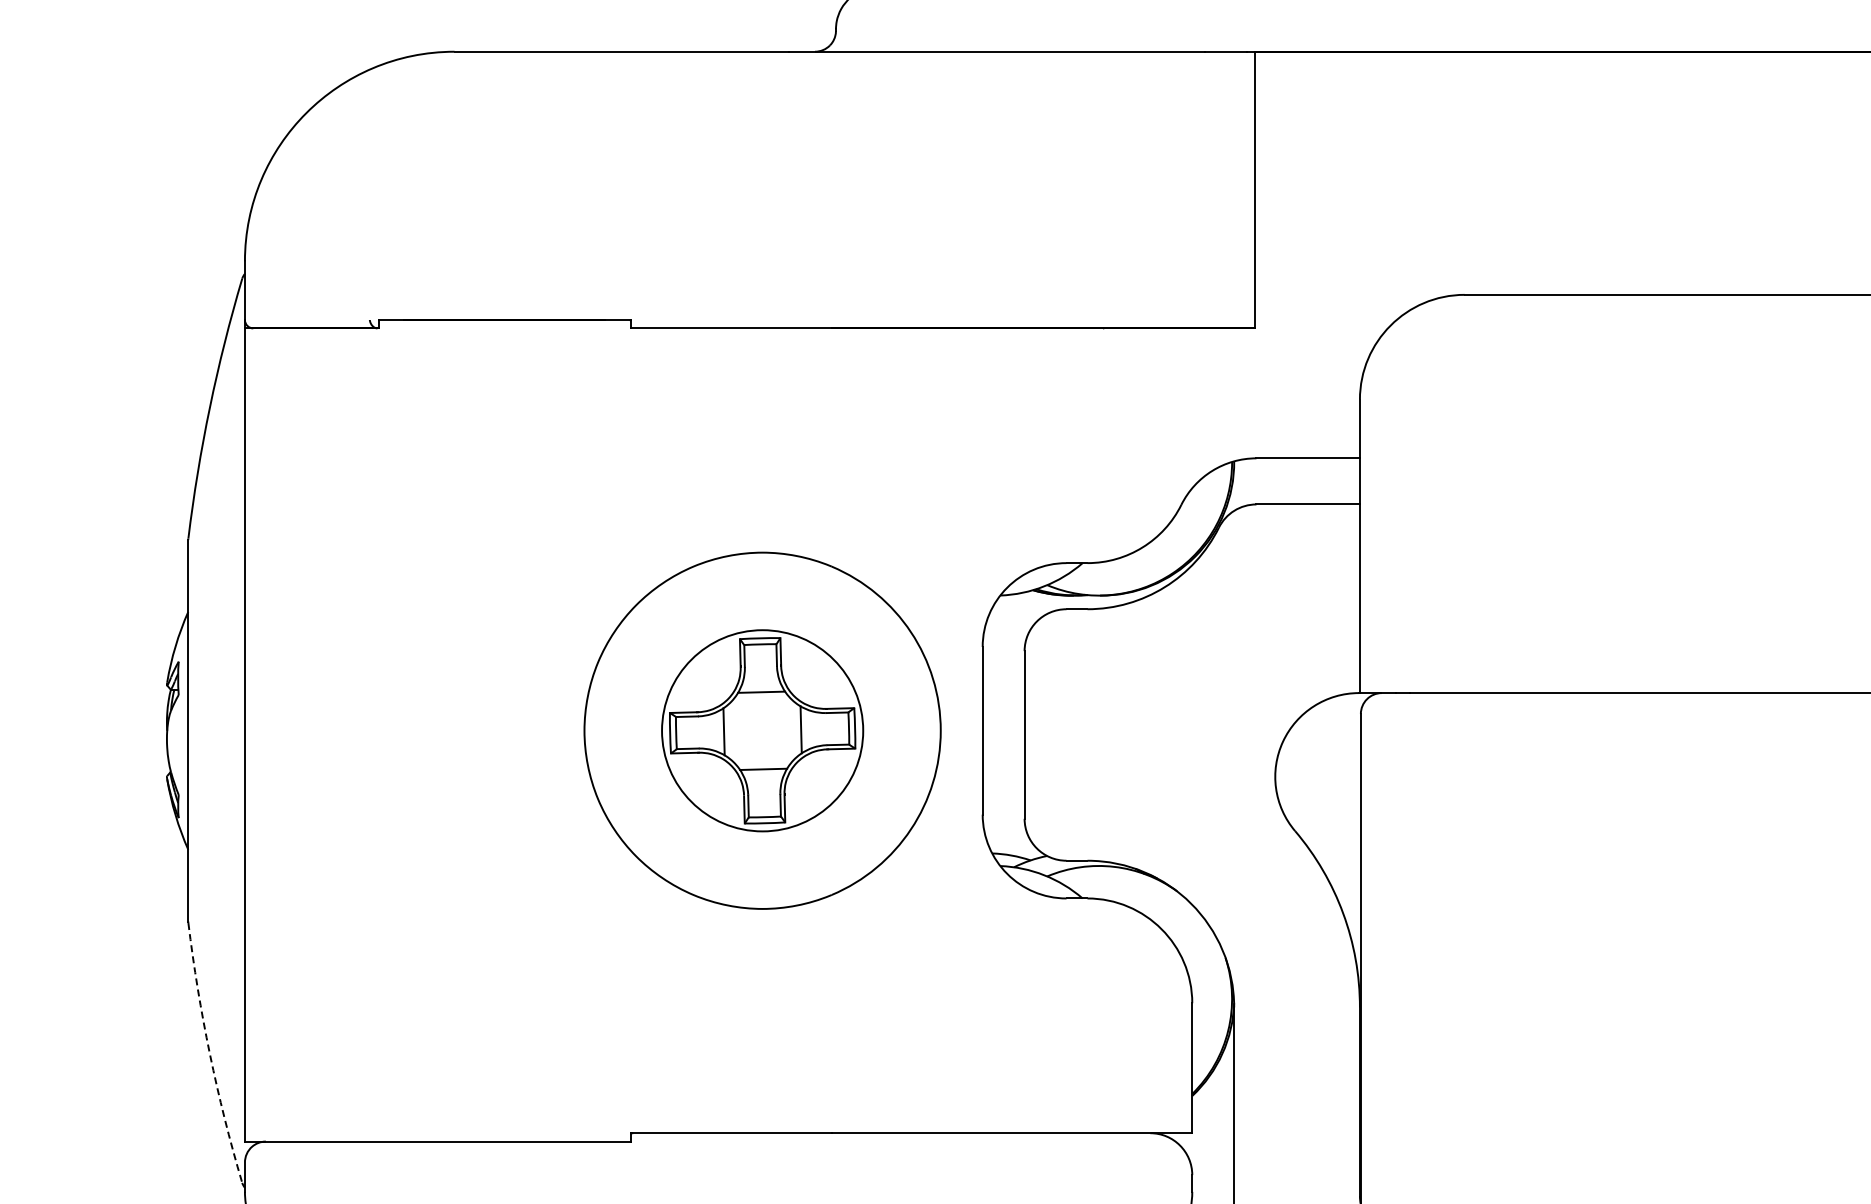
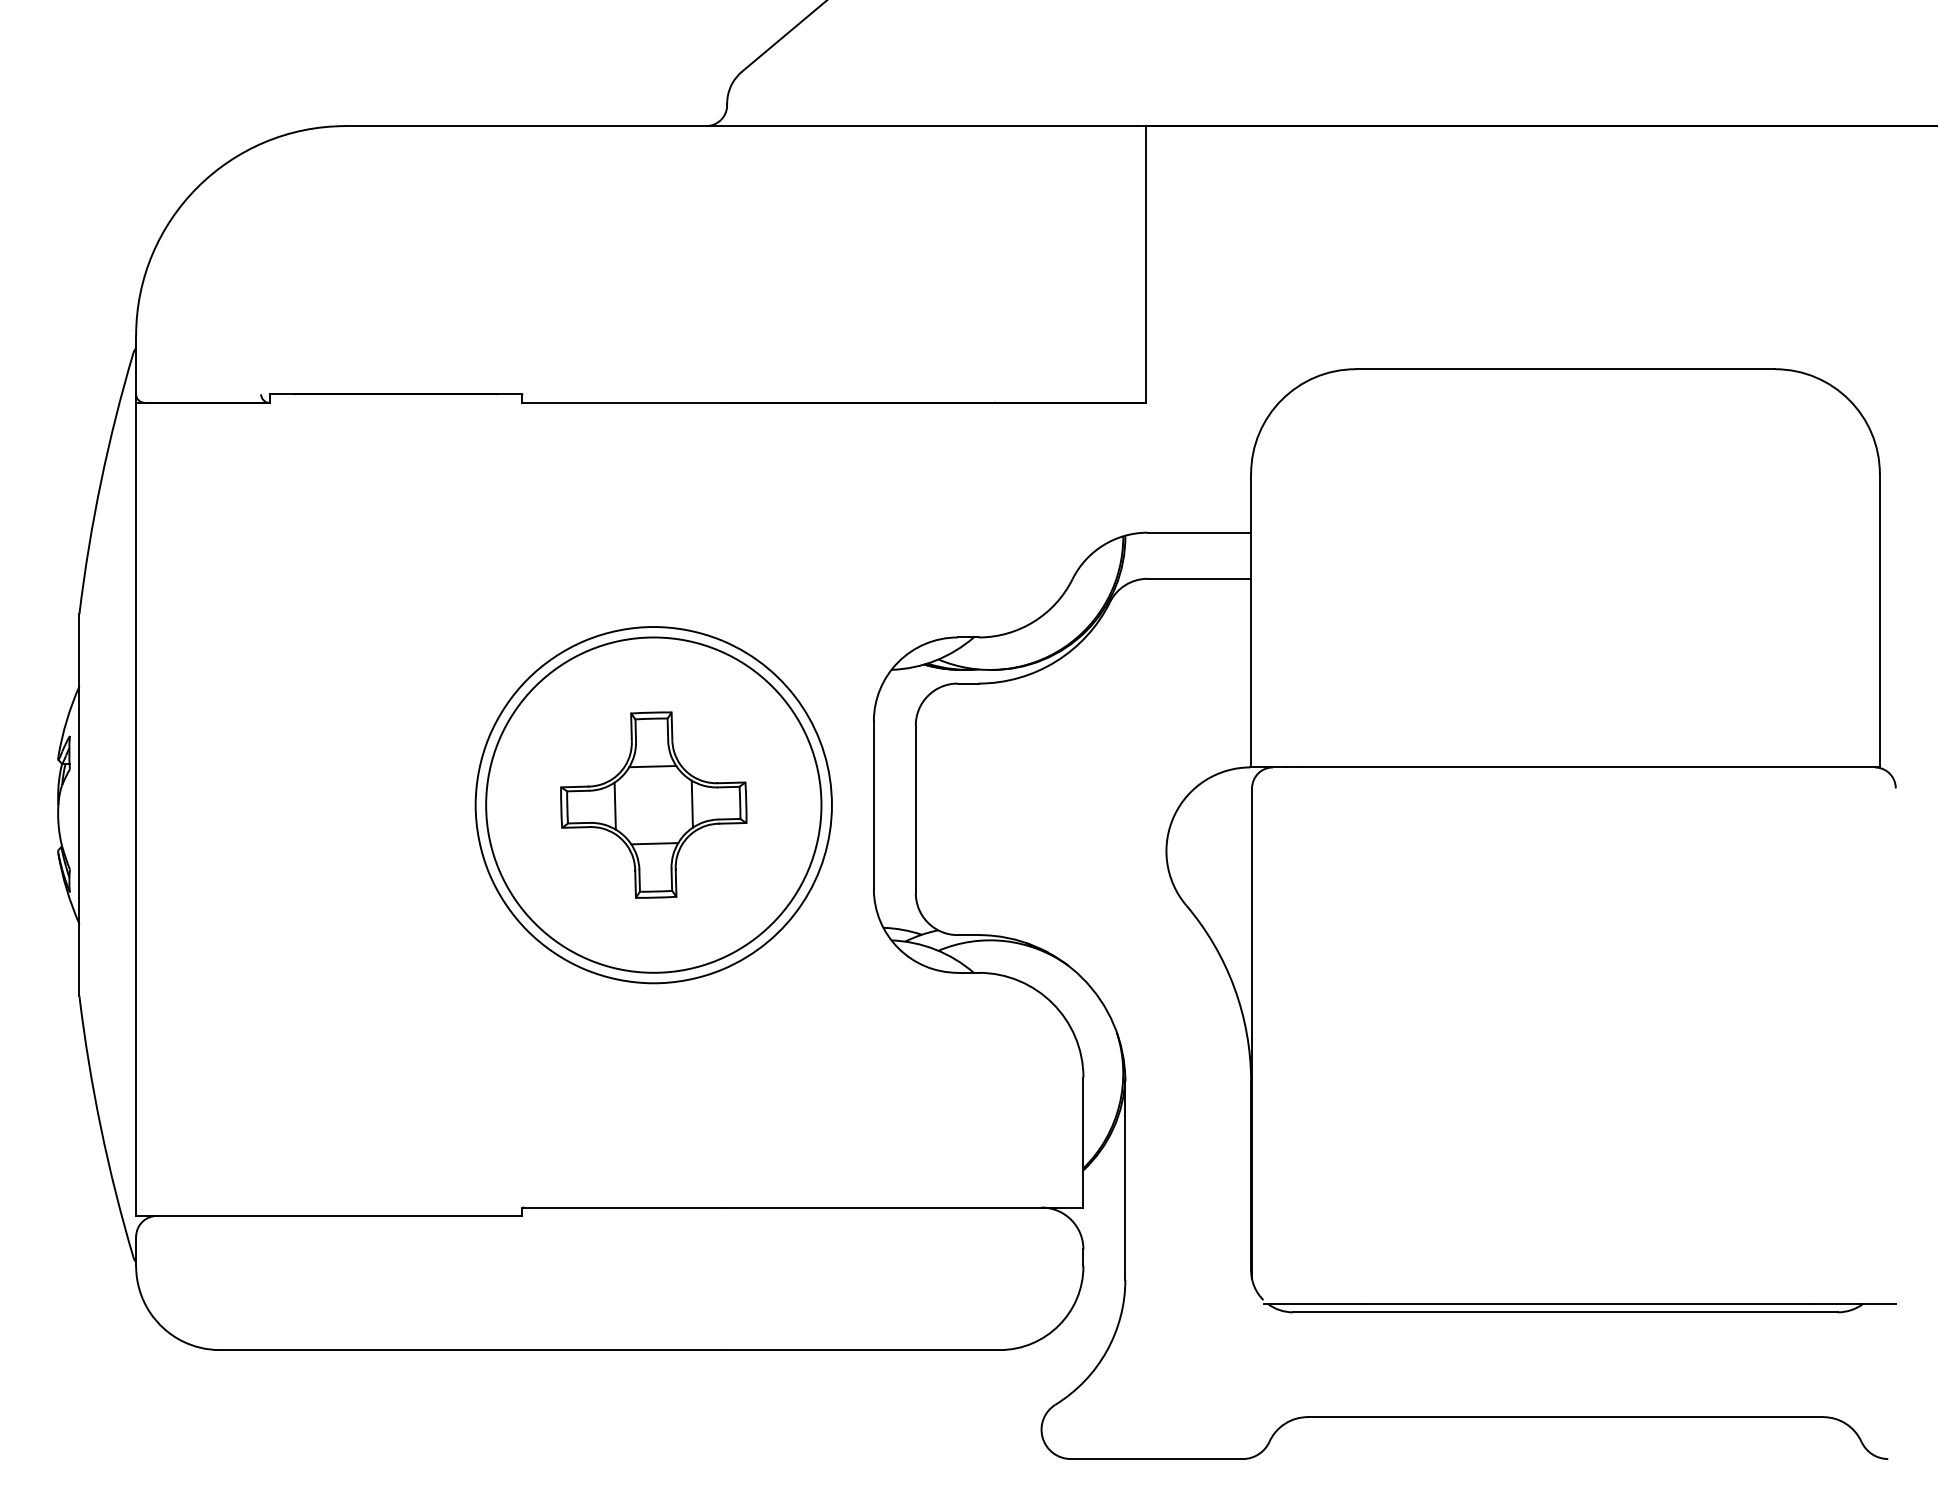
circle: (762, 730) -> (653, 804), size x1.67
arc: (210, 1054) -> (101, 1128), dashed -> solid

